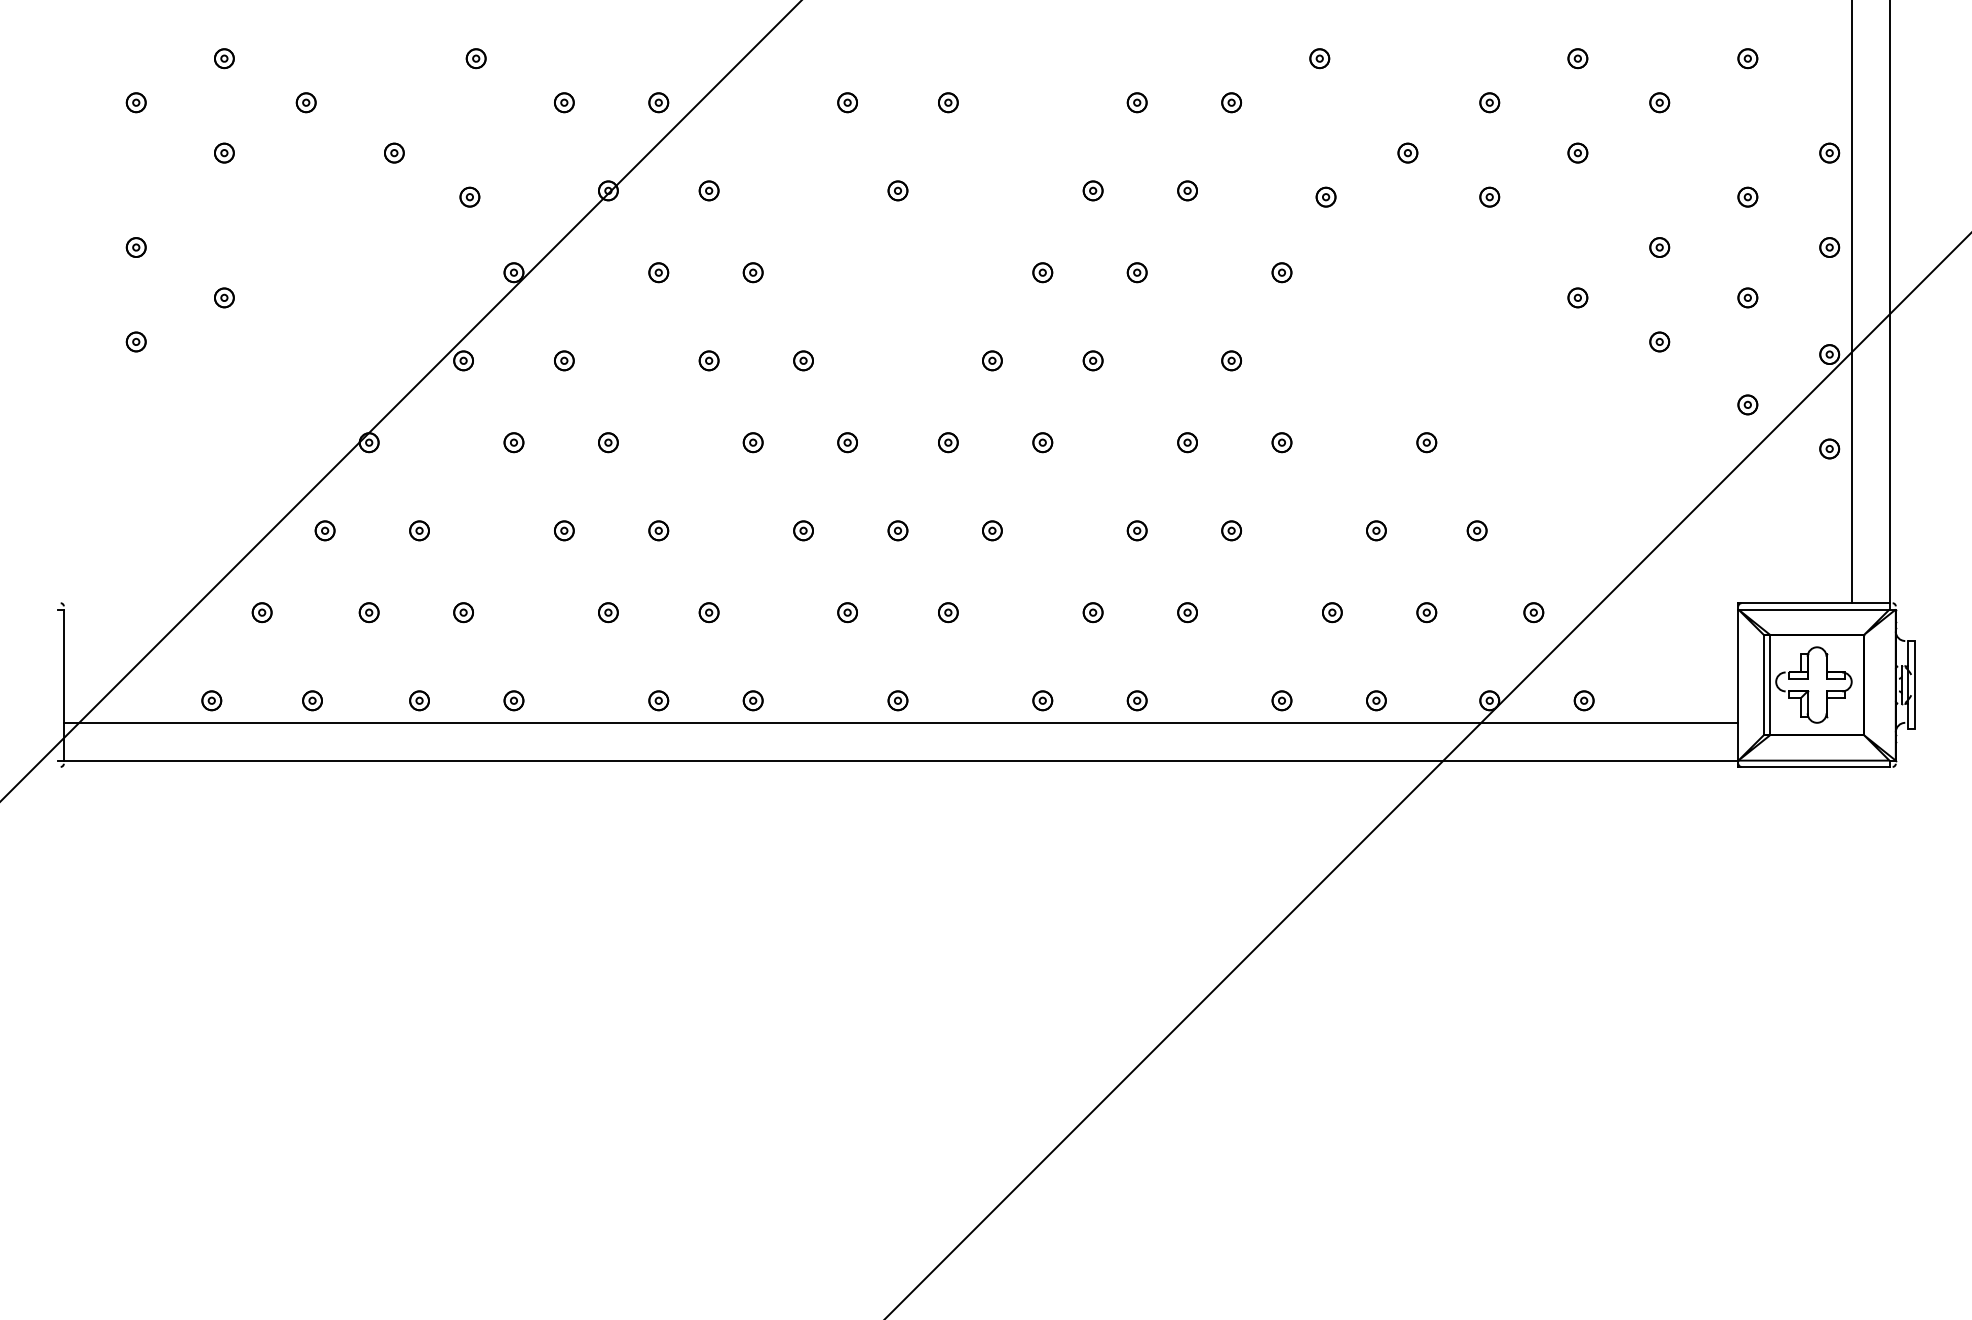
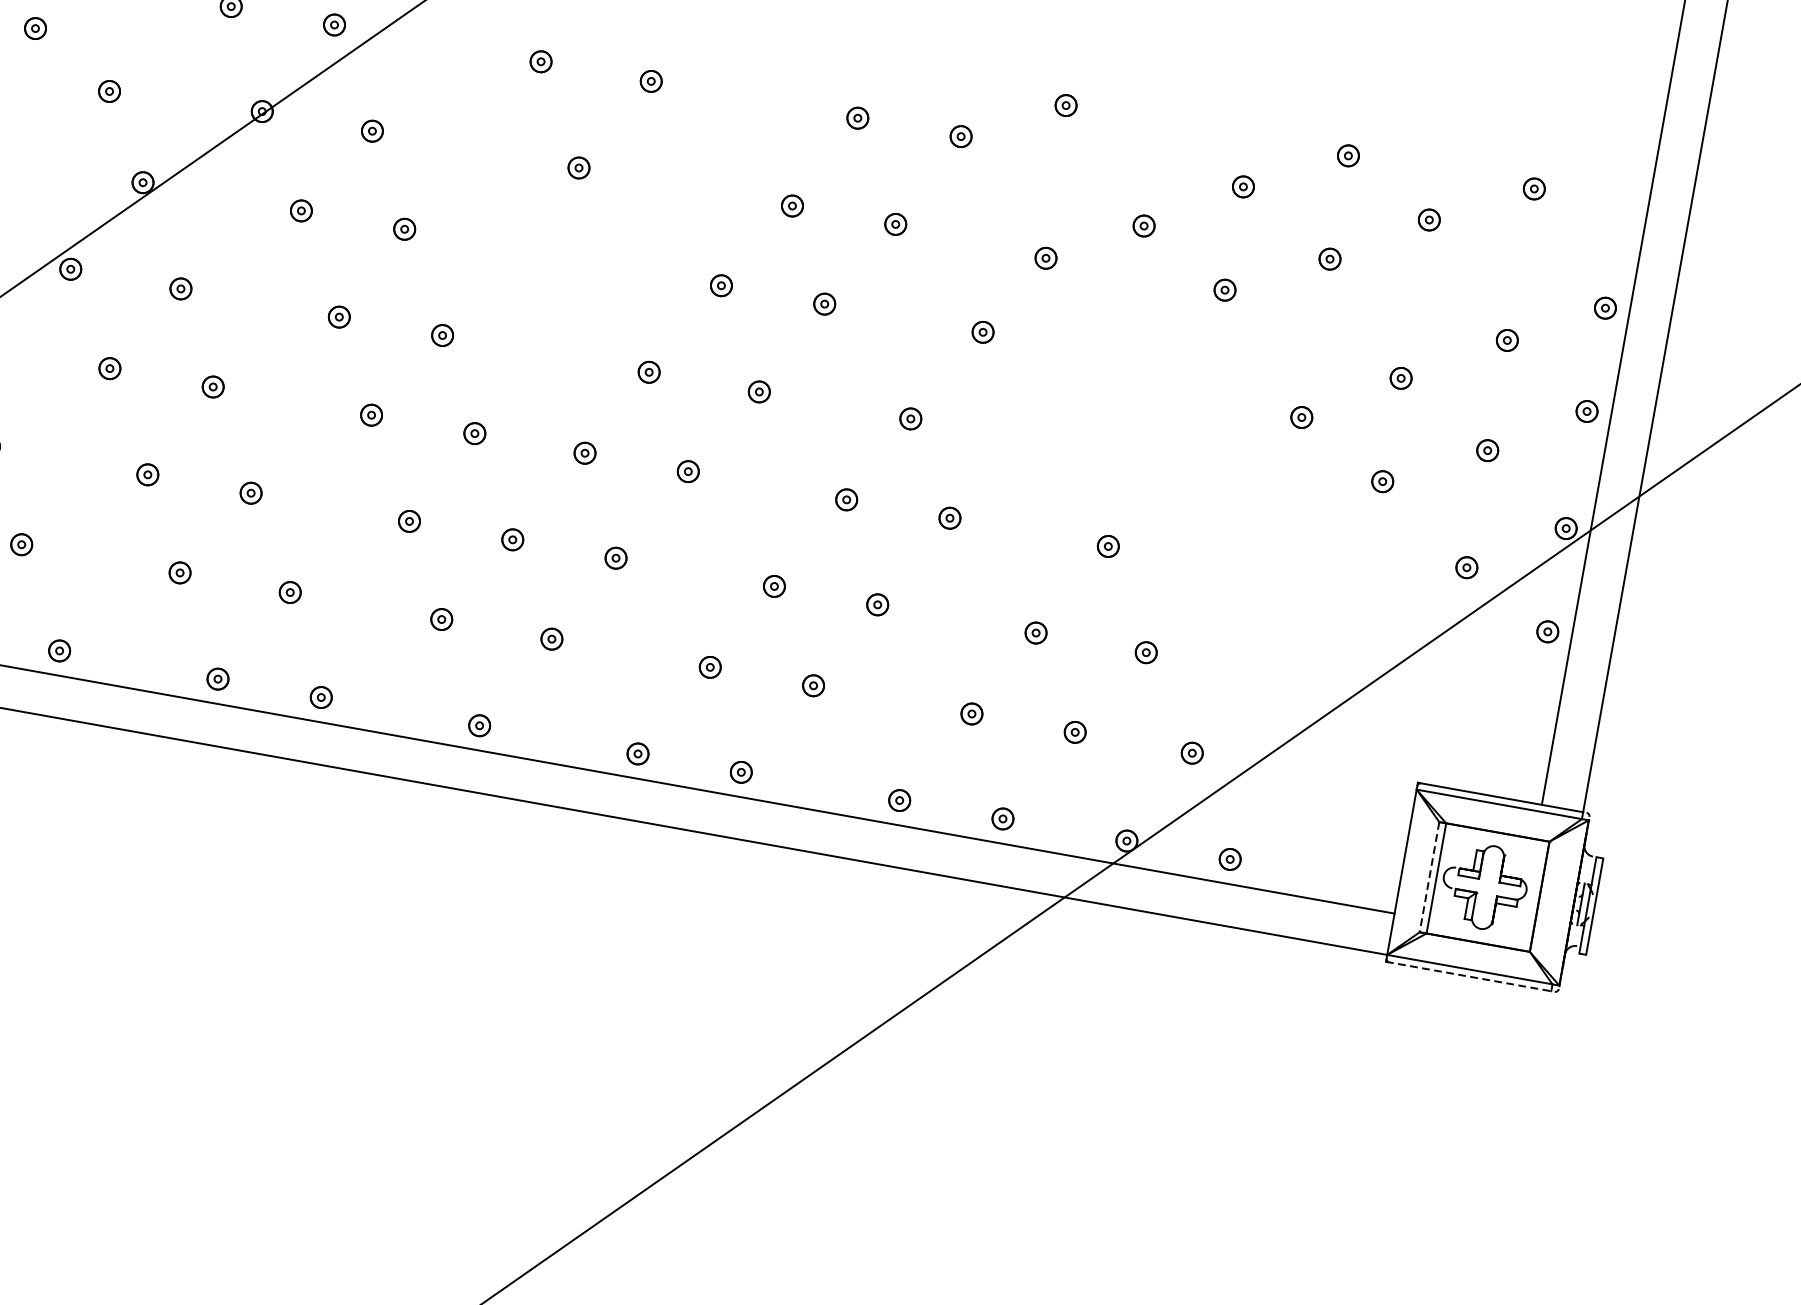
line: (1763, 685) -> (1429, 877), solid -> dashed
line: (1813, 766) -> (1468, 975), solid -> dashed

